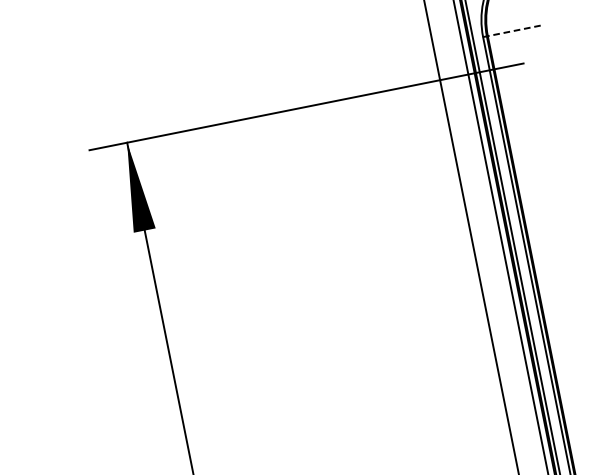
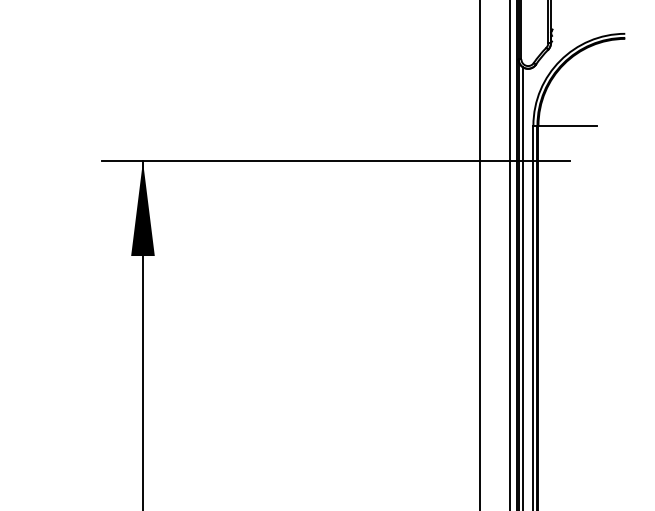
line: (511, 31) -> (564, 125), dashed -> solid

